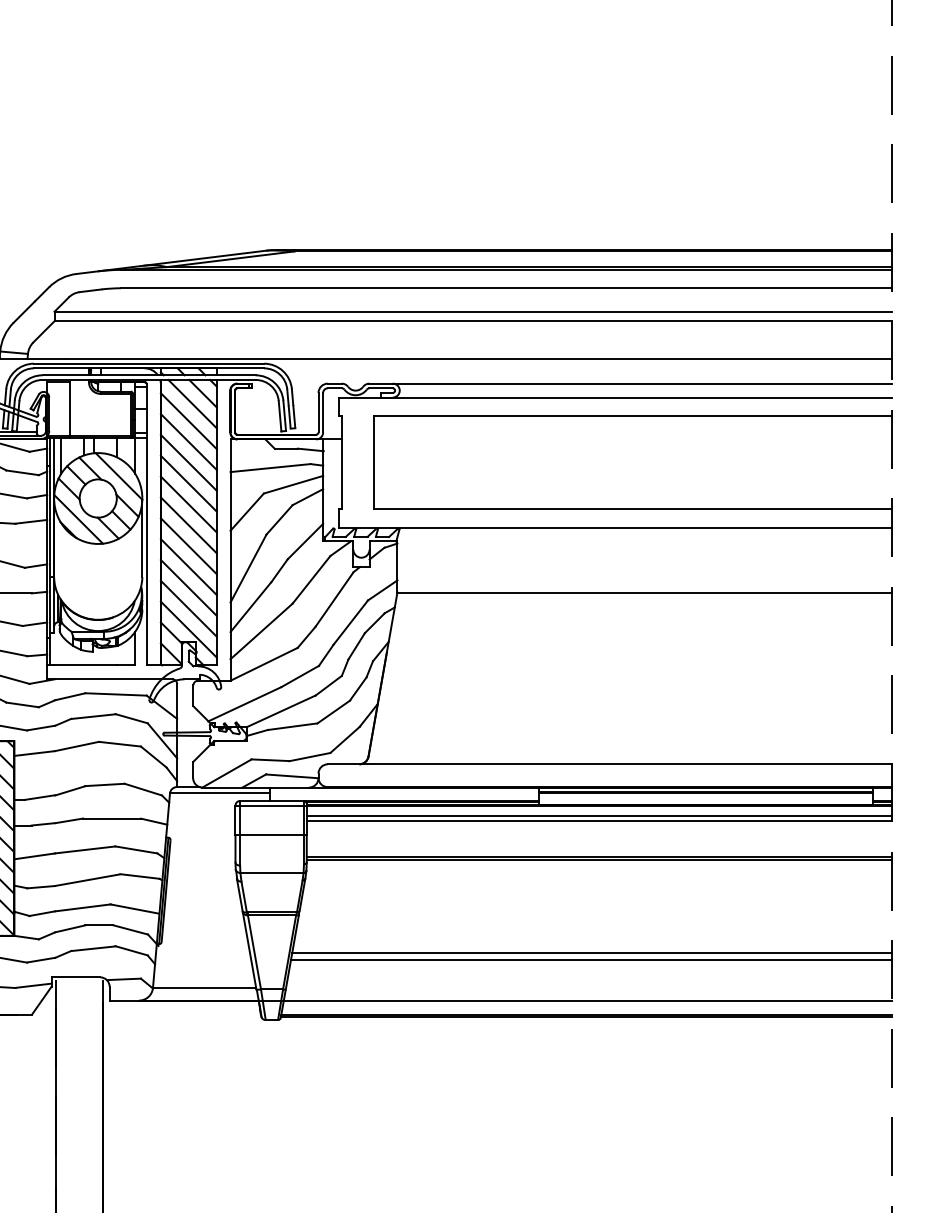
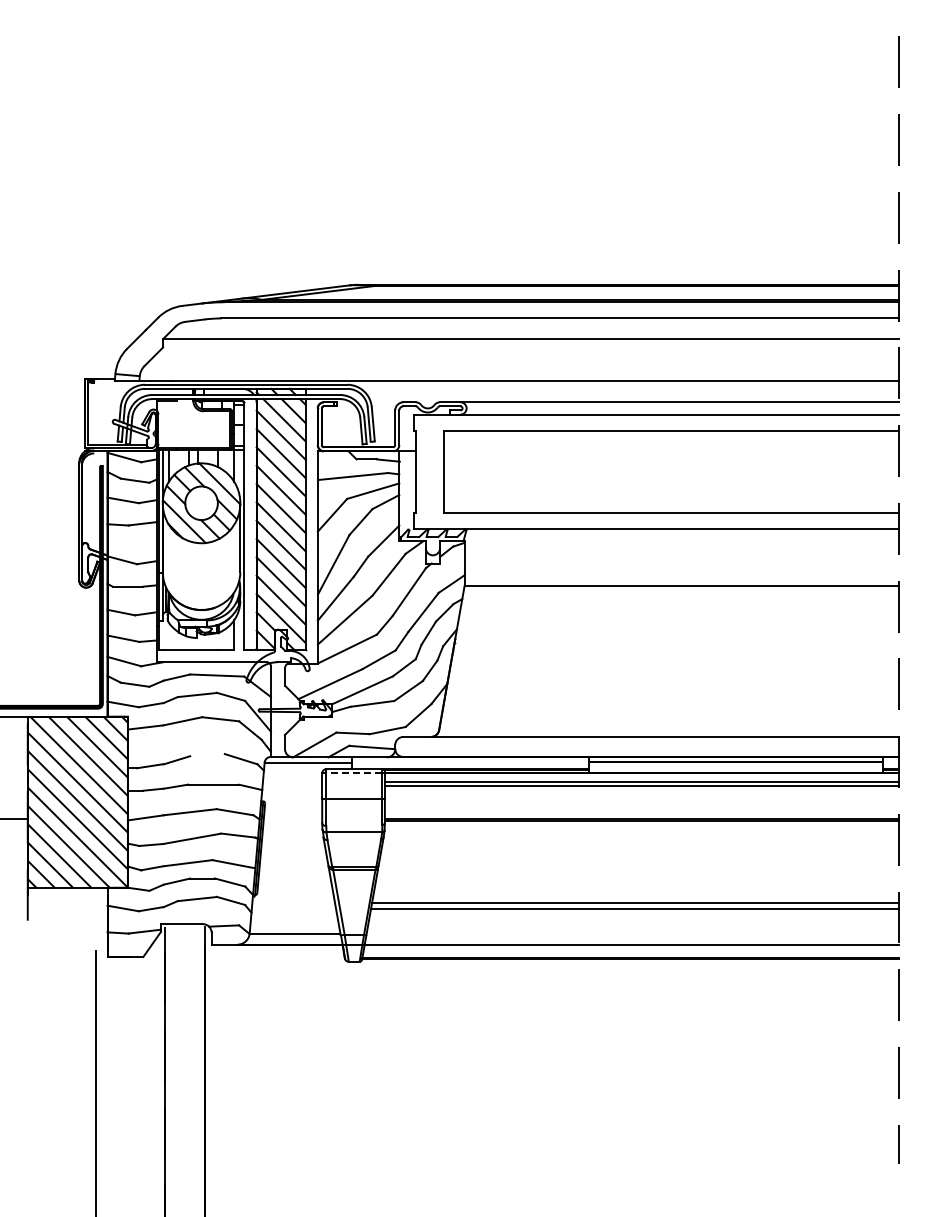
line: (473, 321) -> (531, 347), removed
line: (70, 408) -> (177, 424), removed
line: (103, 785) -> (206, 755), removed
line: (271, 805) -> (353, 773), solid -> dashed

